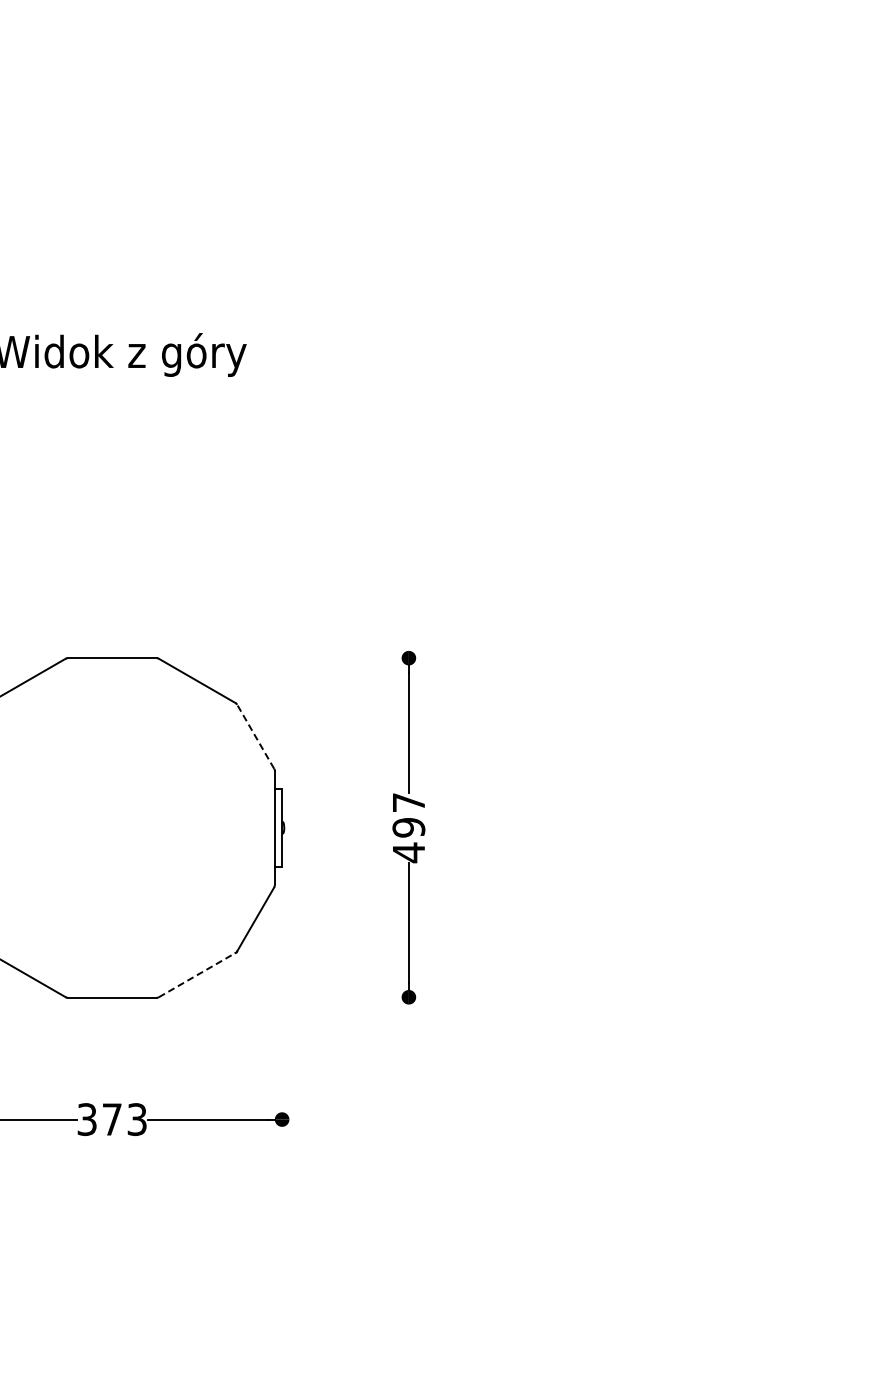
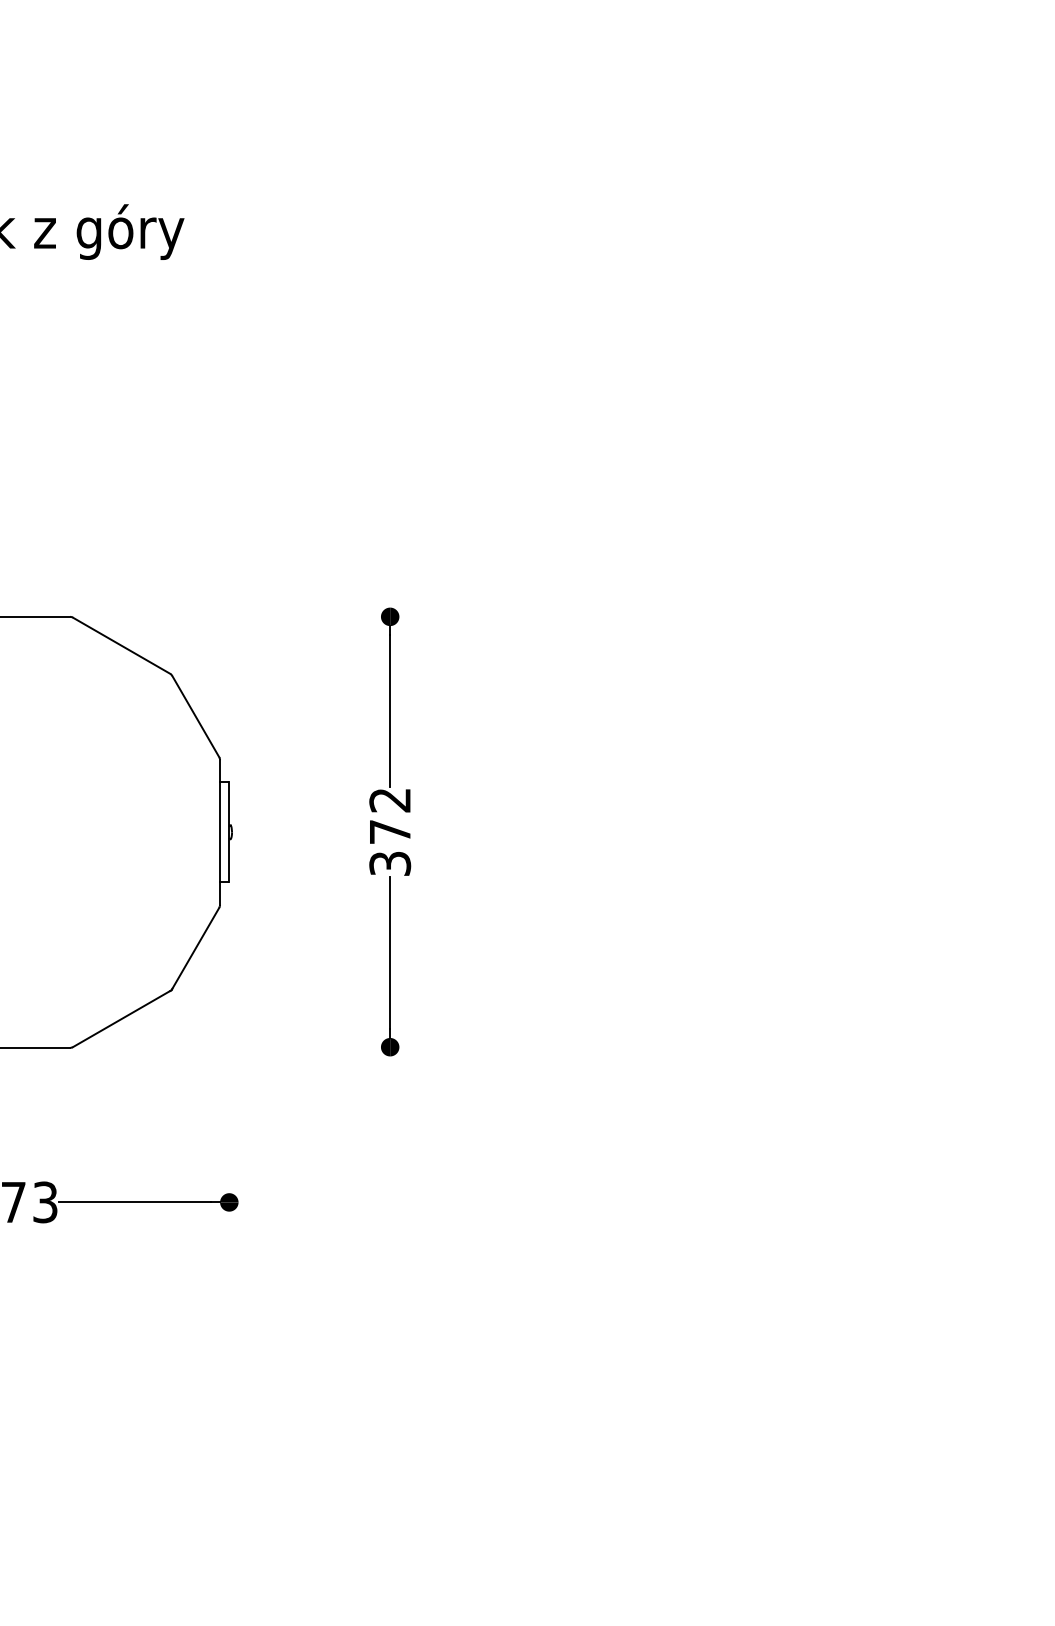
line: (255, 736) -> (195, 716), dashed -> solid
text: (408, 828) -> (389, 833), 497 -> 372
line: (197, 974) -> (121, 1018), dashed -> solid

